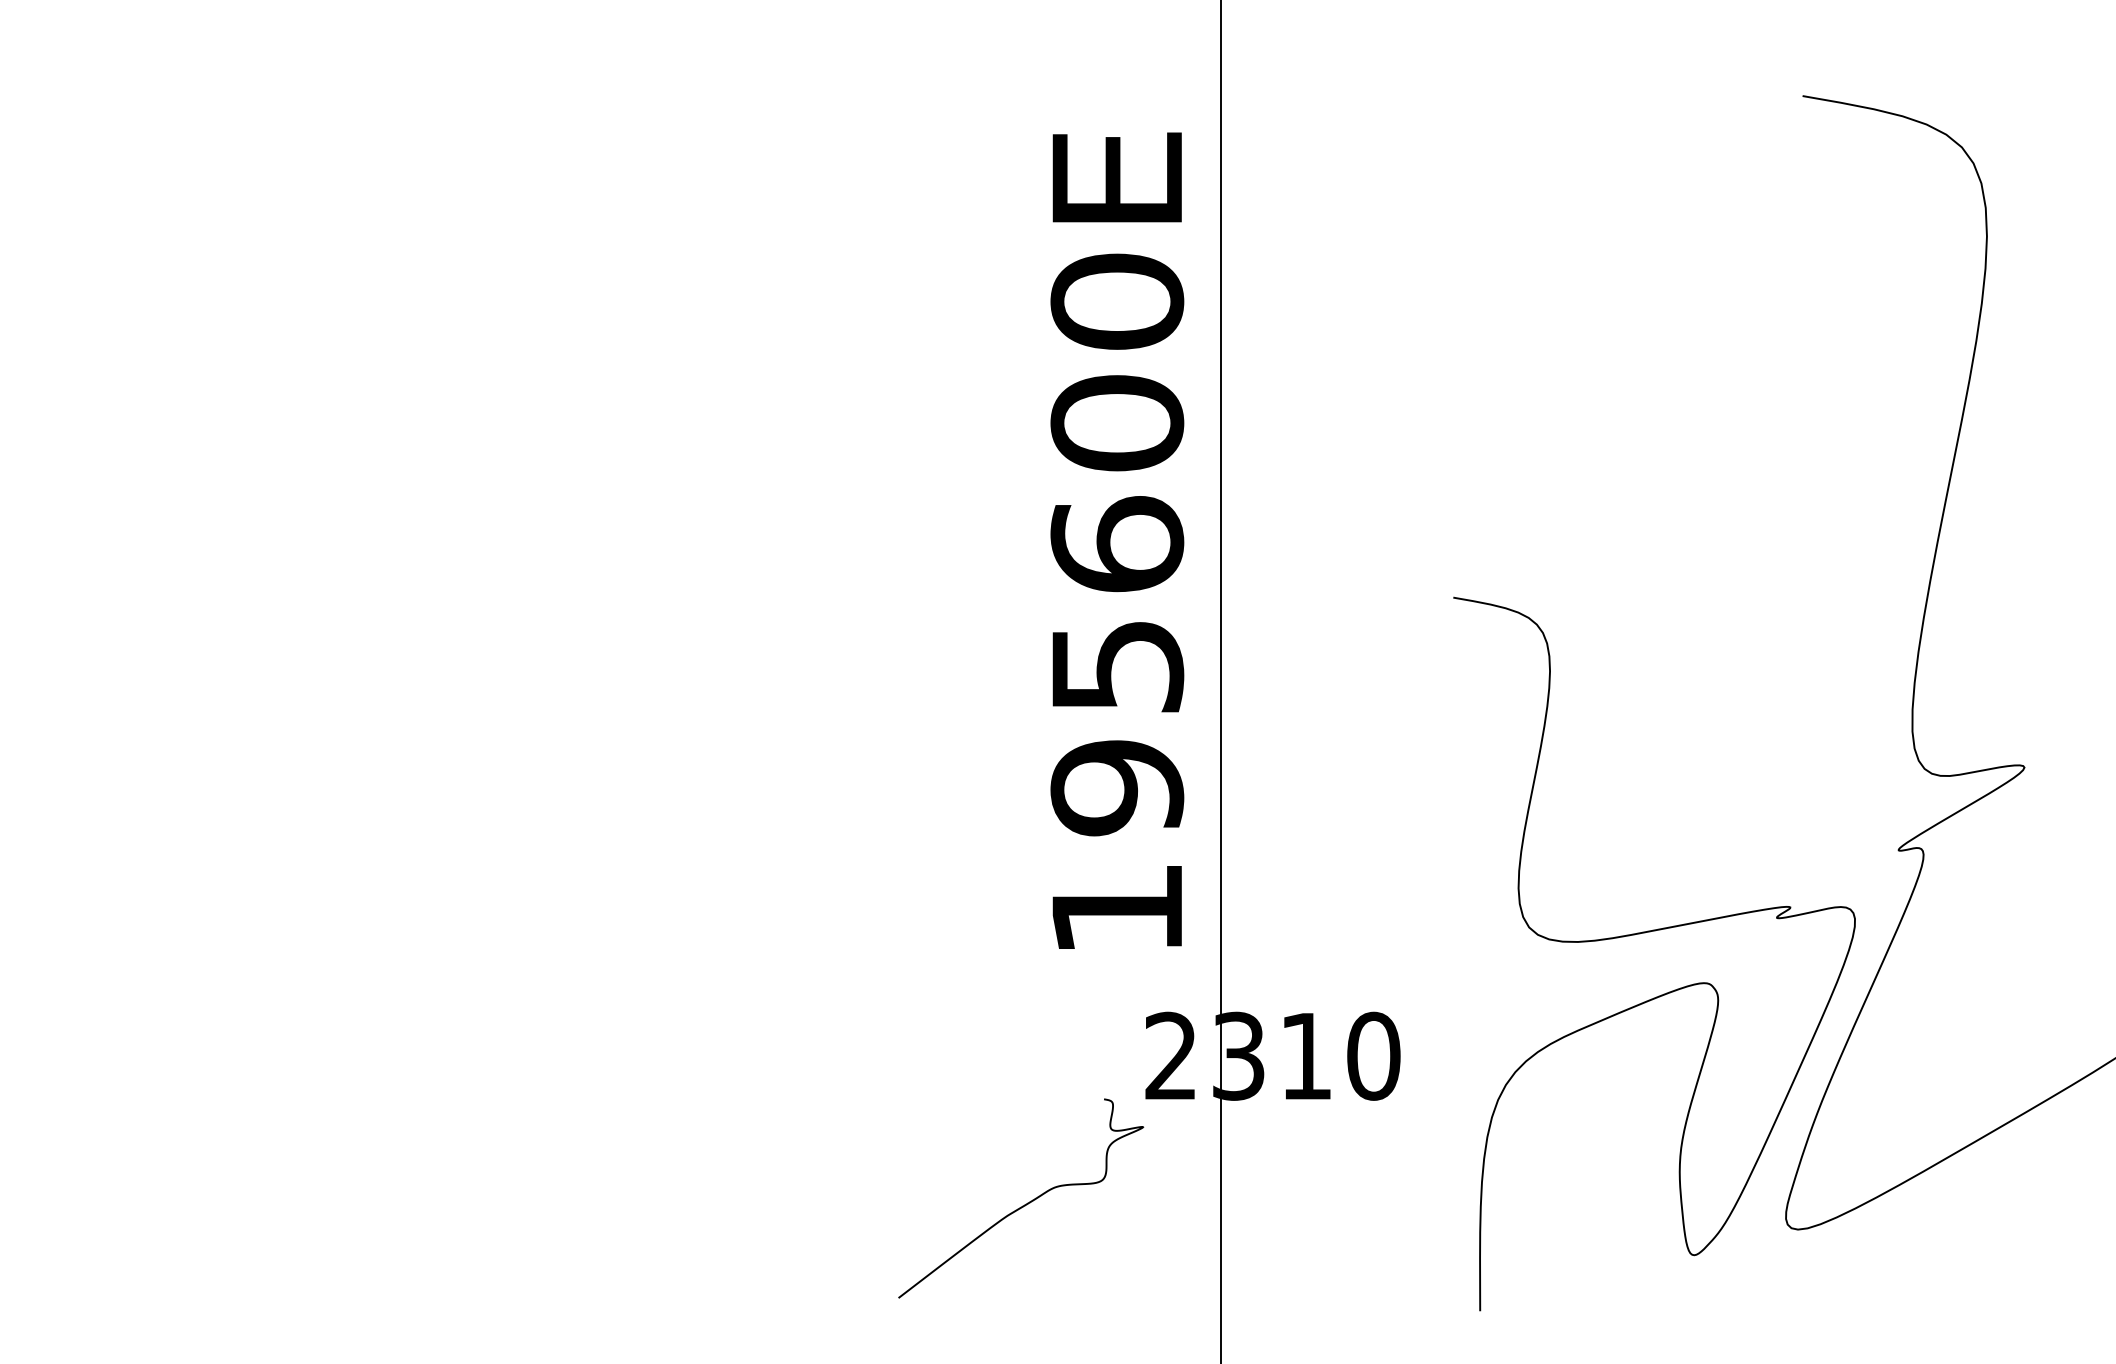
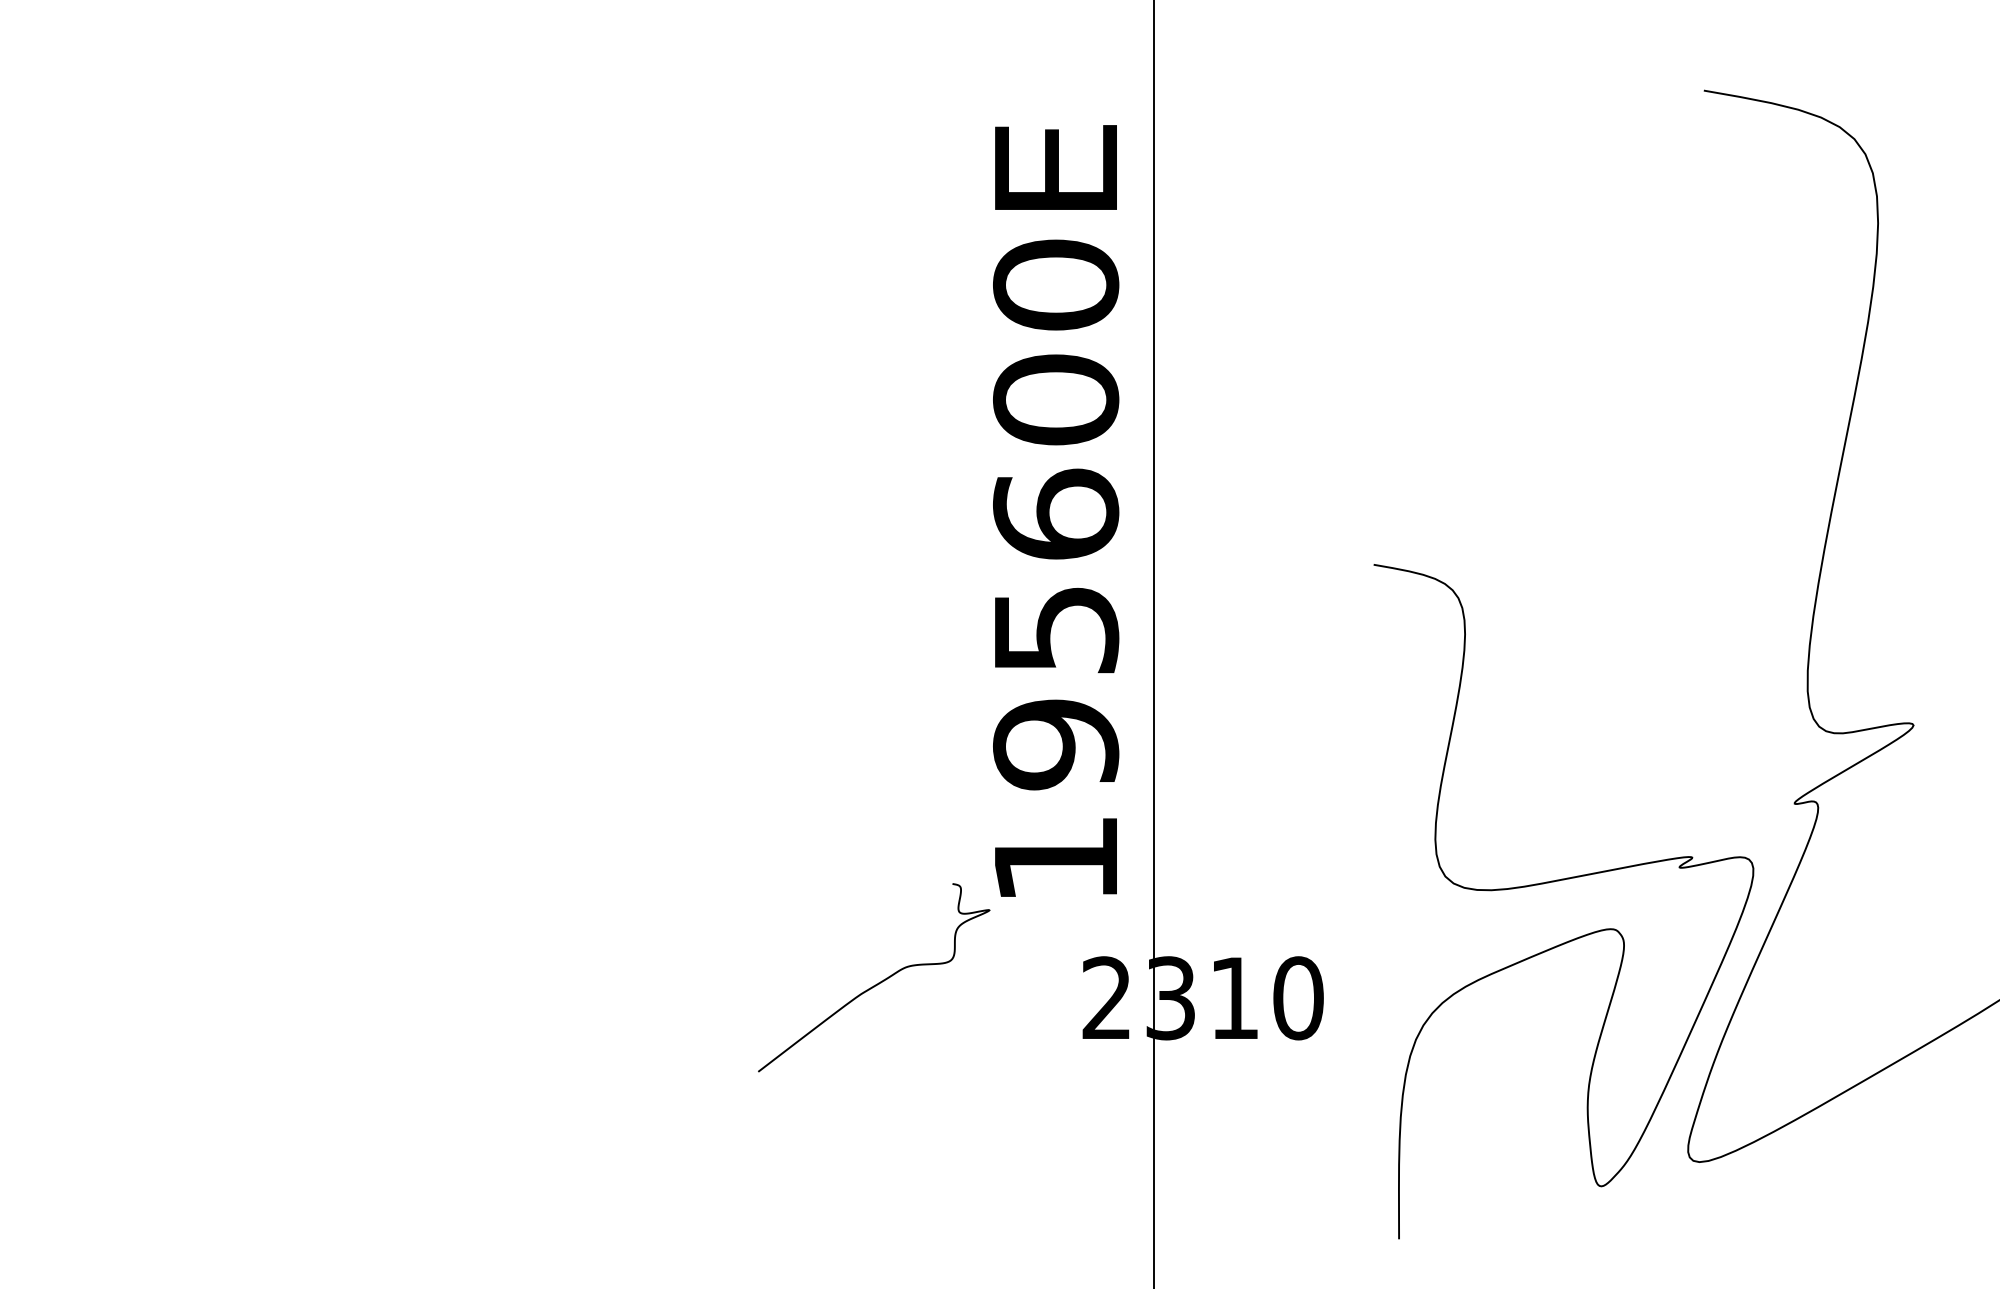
curve: (1025, 1203) -> (878, 982), moved

